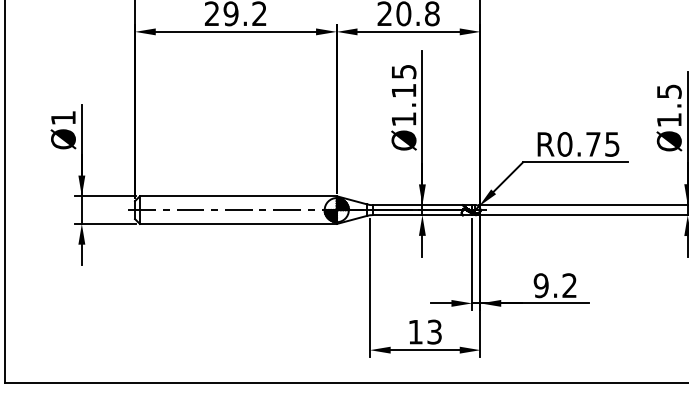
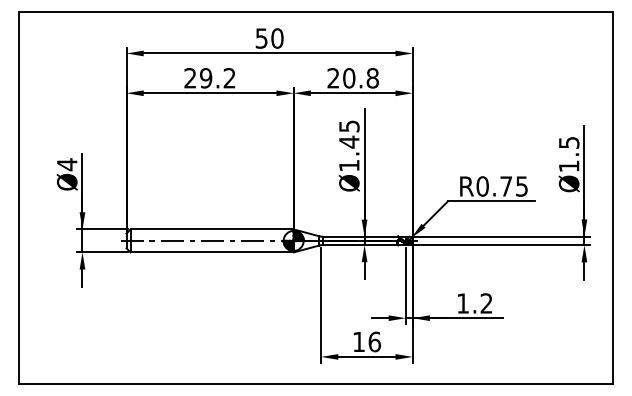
text: (404, 90) -> (349, 141), Ø1.15 -> Ø1.45
text: (63, 117) -> (67, 164), Ø1 -> Ø4
text: (540, 285) -> (462, 303), 9.2 -> 1.2
text: (434, 331) -> (374, 341), 13 -> 16

